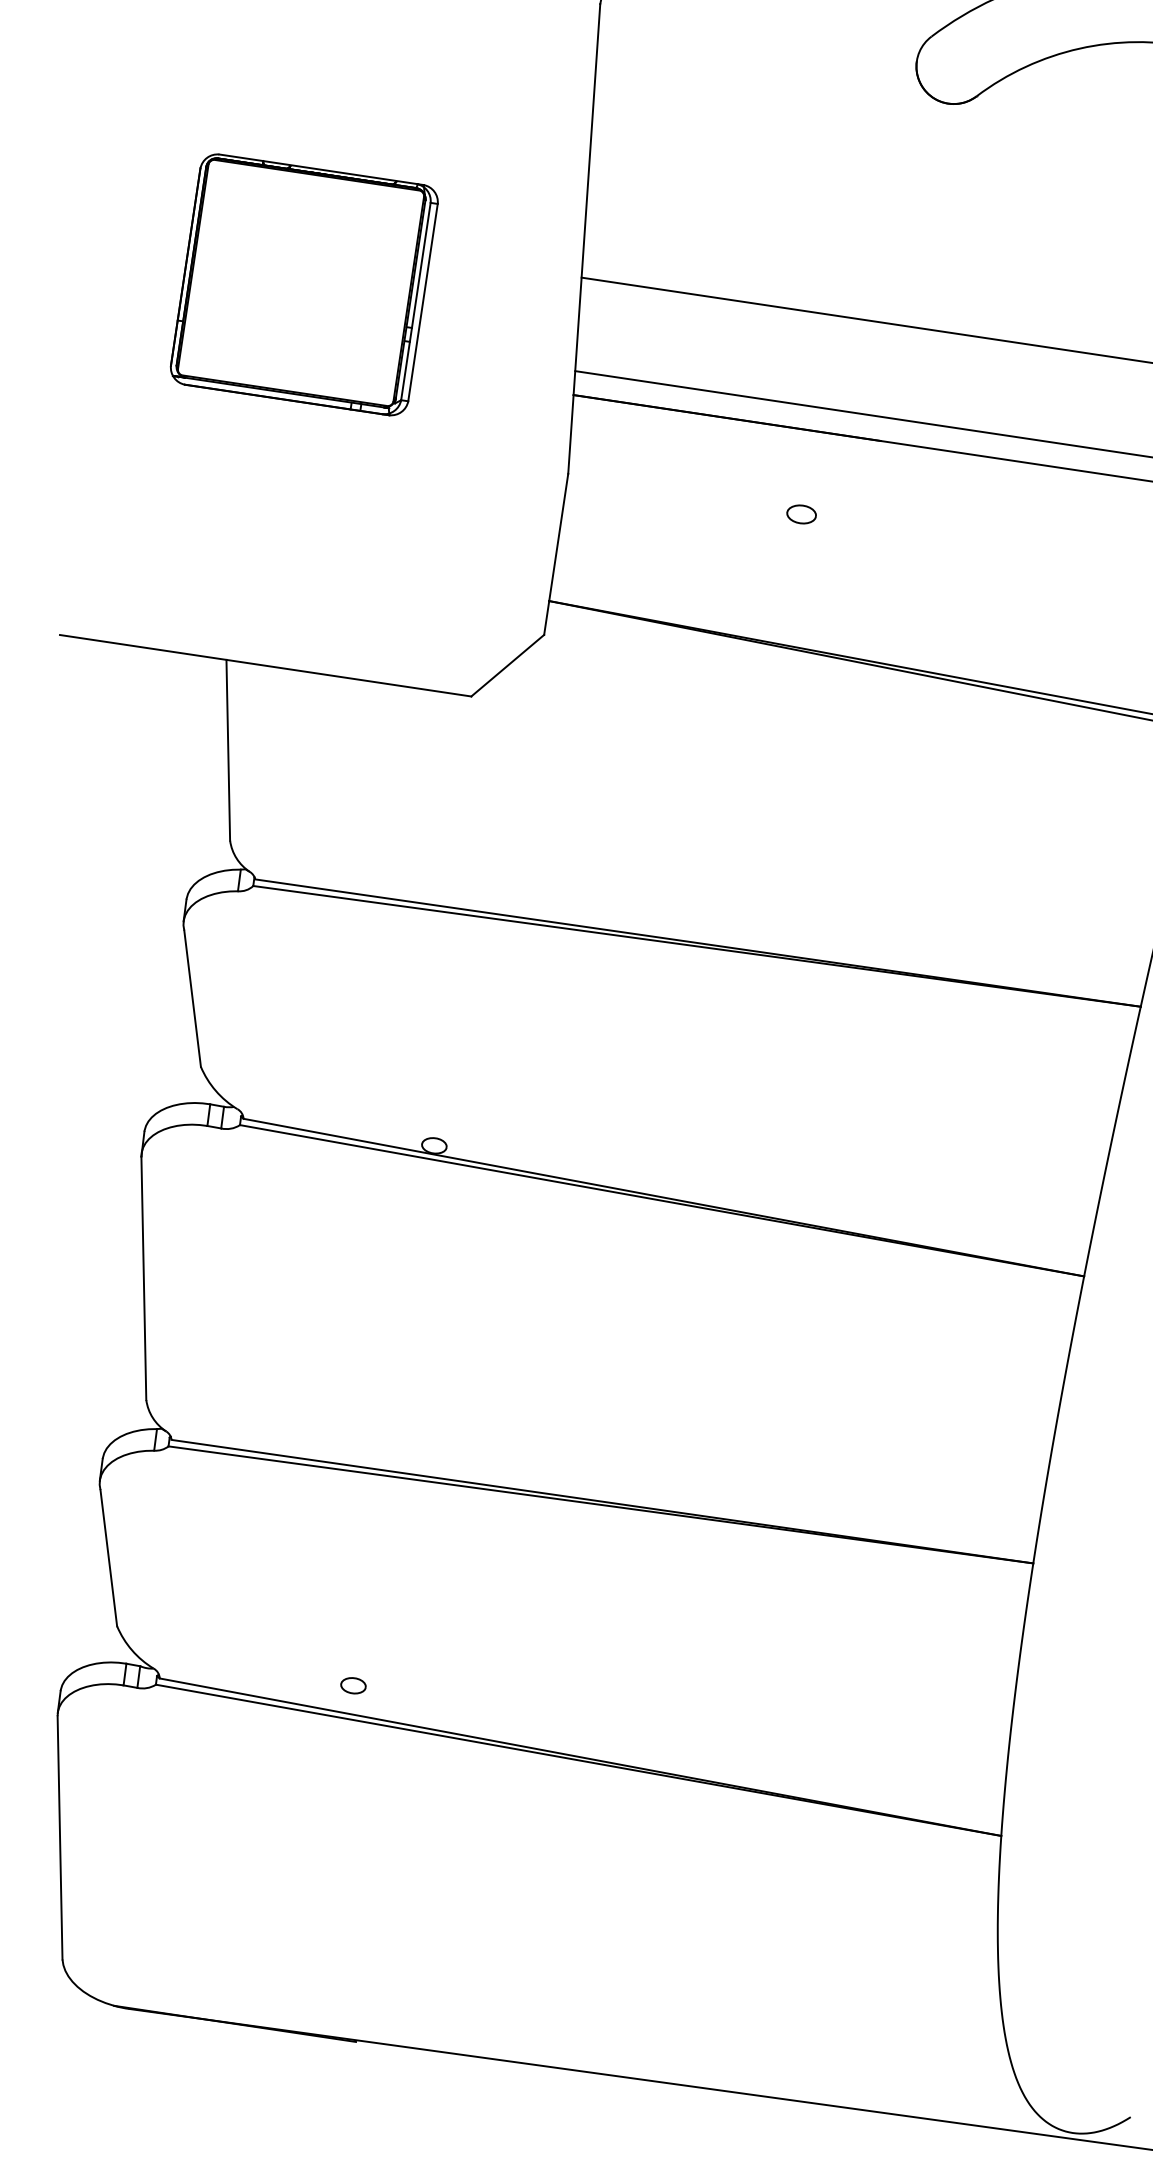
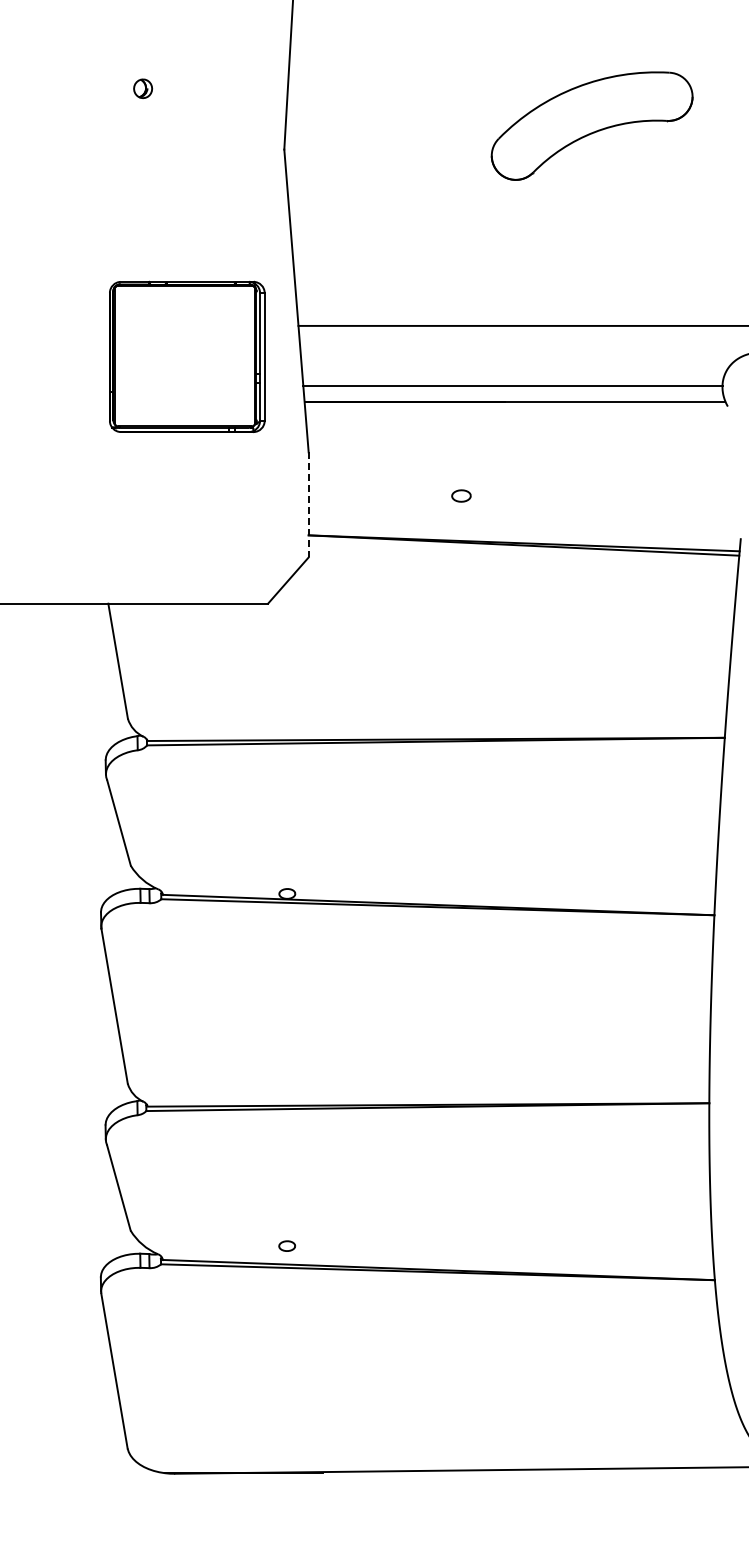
part: (304, 284) -> (187, 356), moved
part: (801, 513) -> (461, 495), moved
line: (556, 553) -> (308, 504), solid -> dashed

